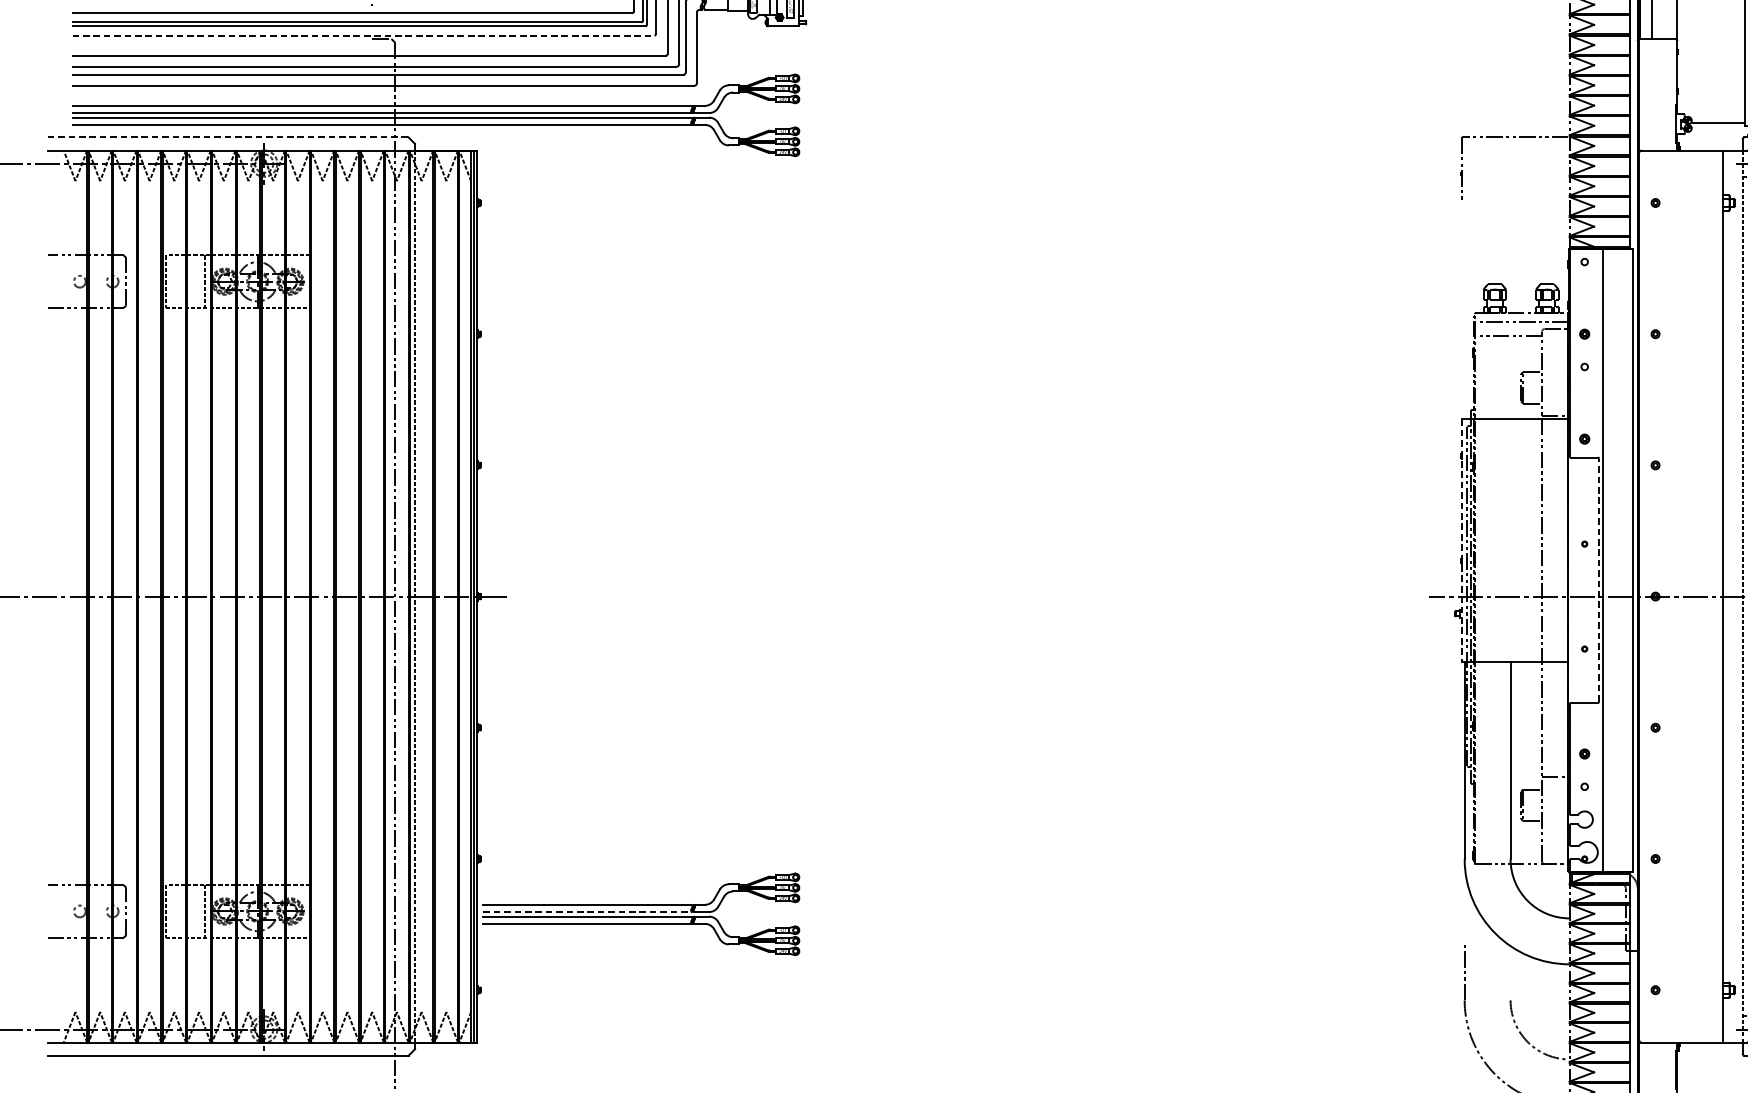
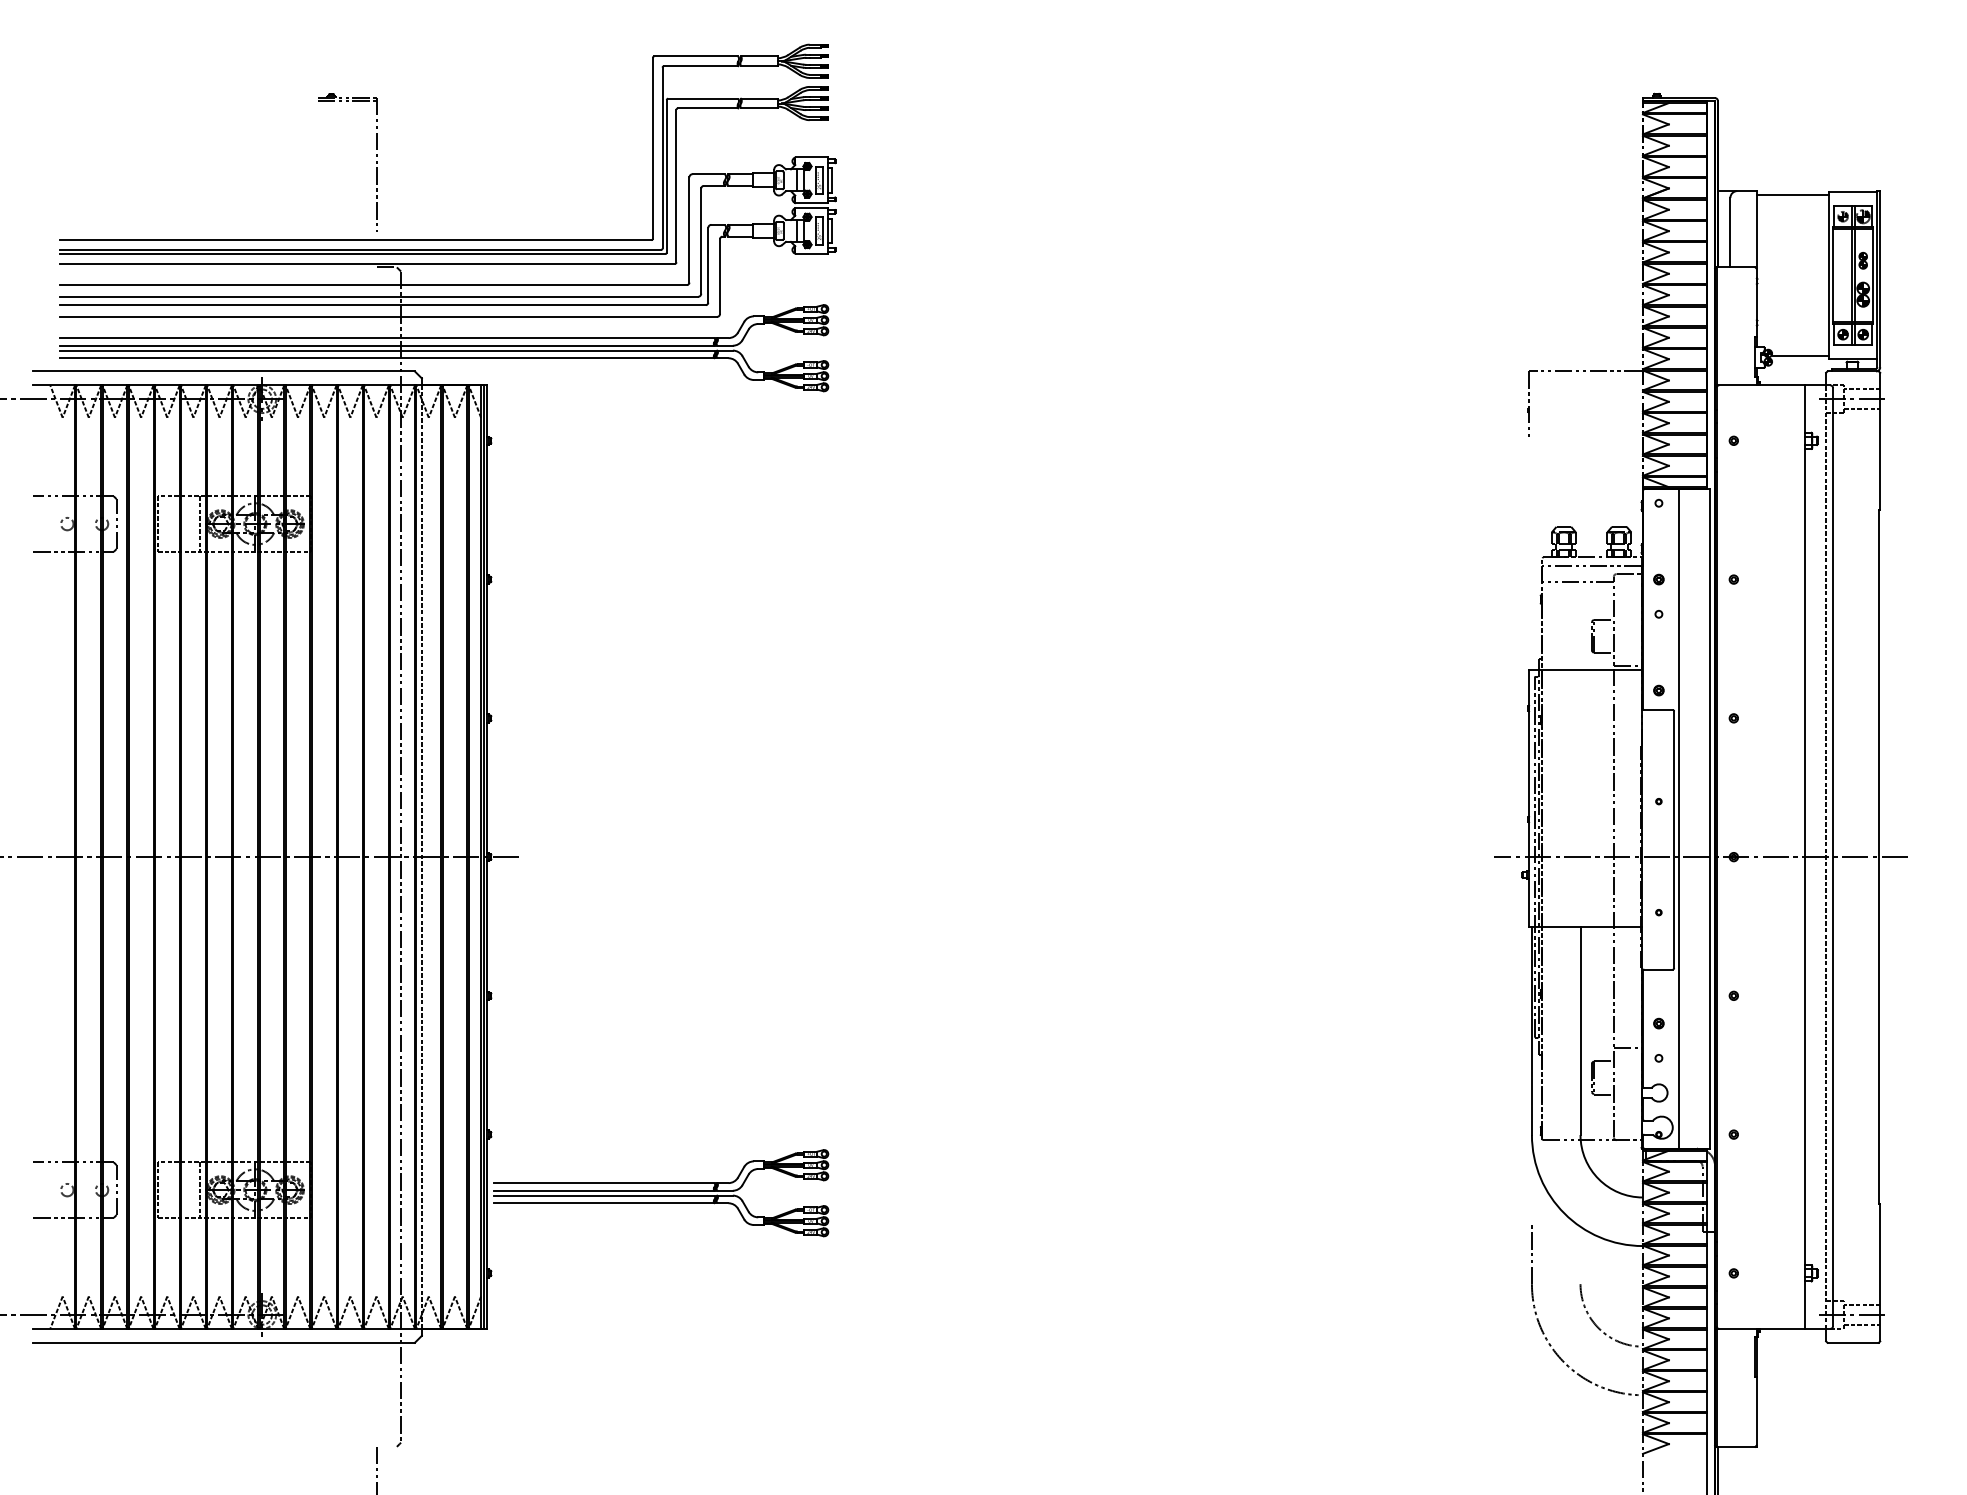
line: (363, 35) -> (367, 263), dashed -> solid
line: (228, 137) -> (224, 371), dashed -> solid
line: (1462, 541) -> (1529, 798), dashed -> solid
line: (1599, 579) -> (1674, 839), dashed -> solid
line: (587, 911) -> (604, 1190), dashed -> solid

